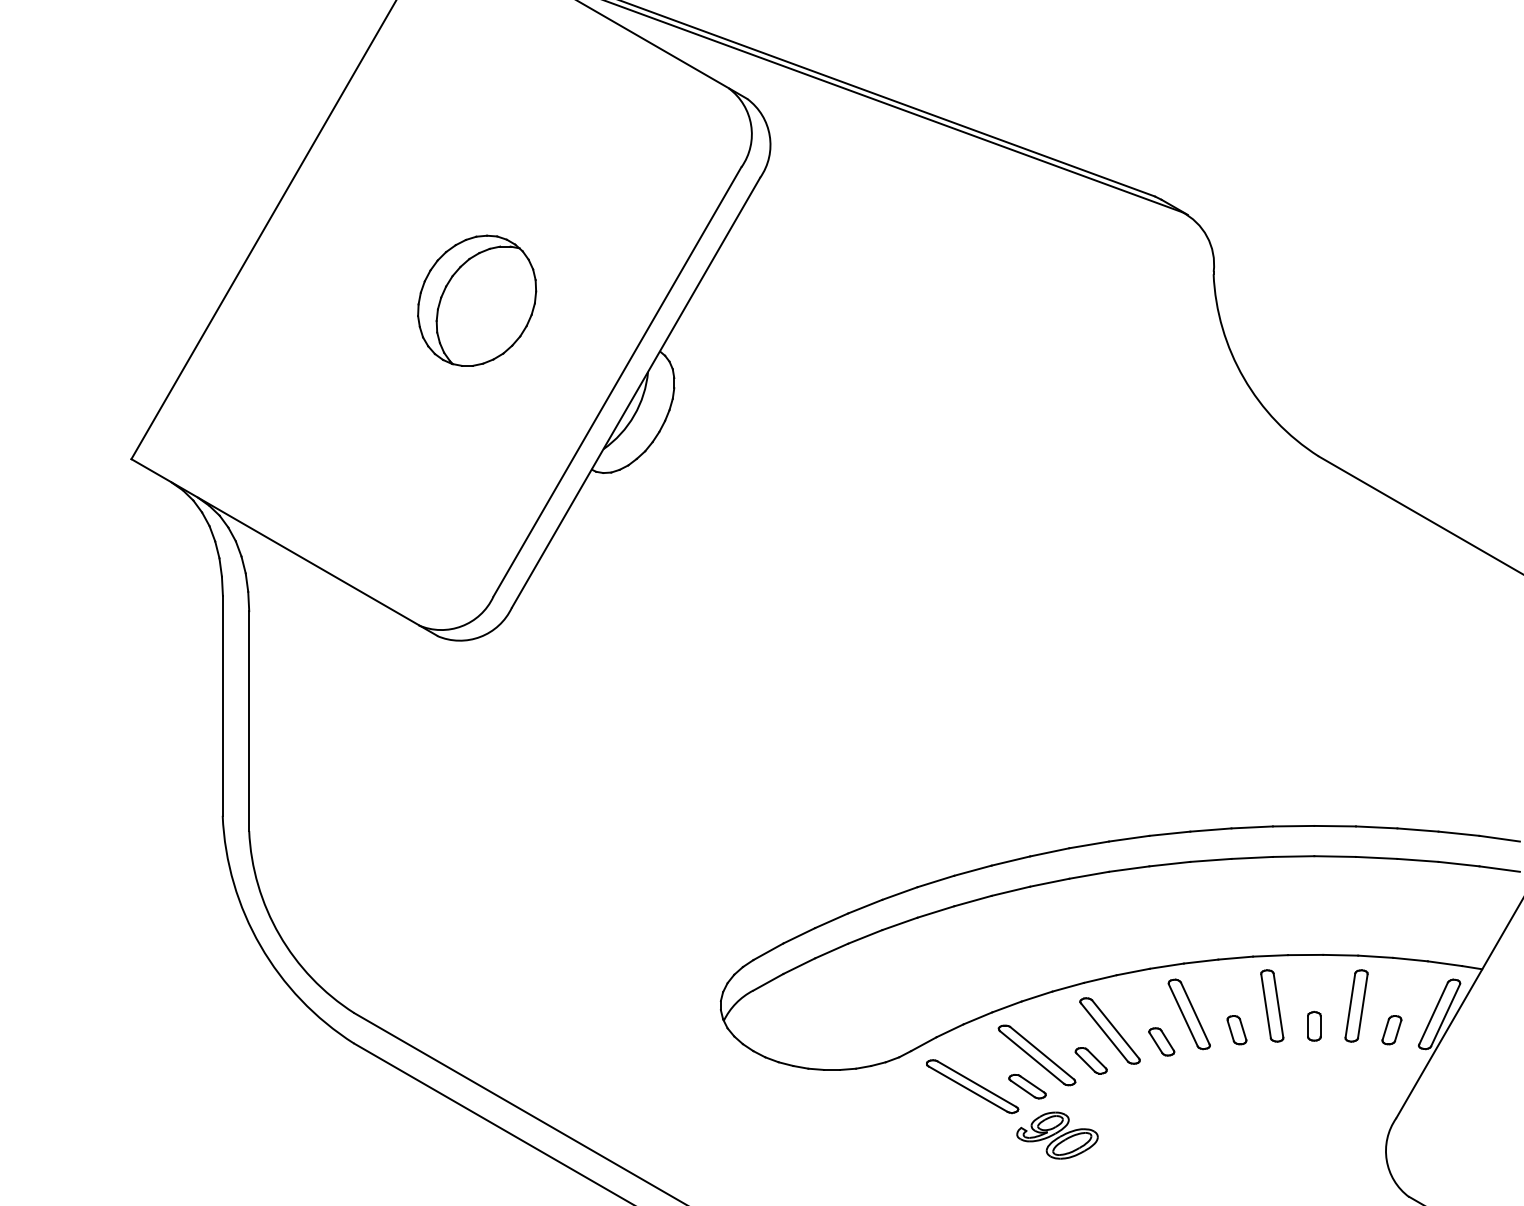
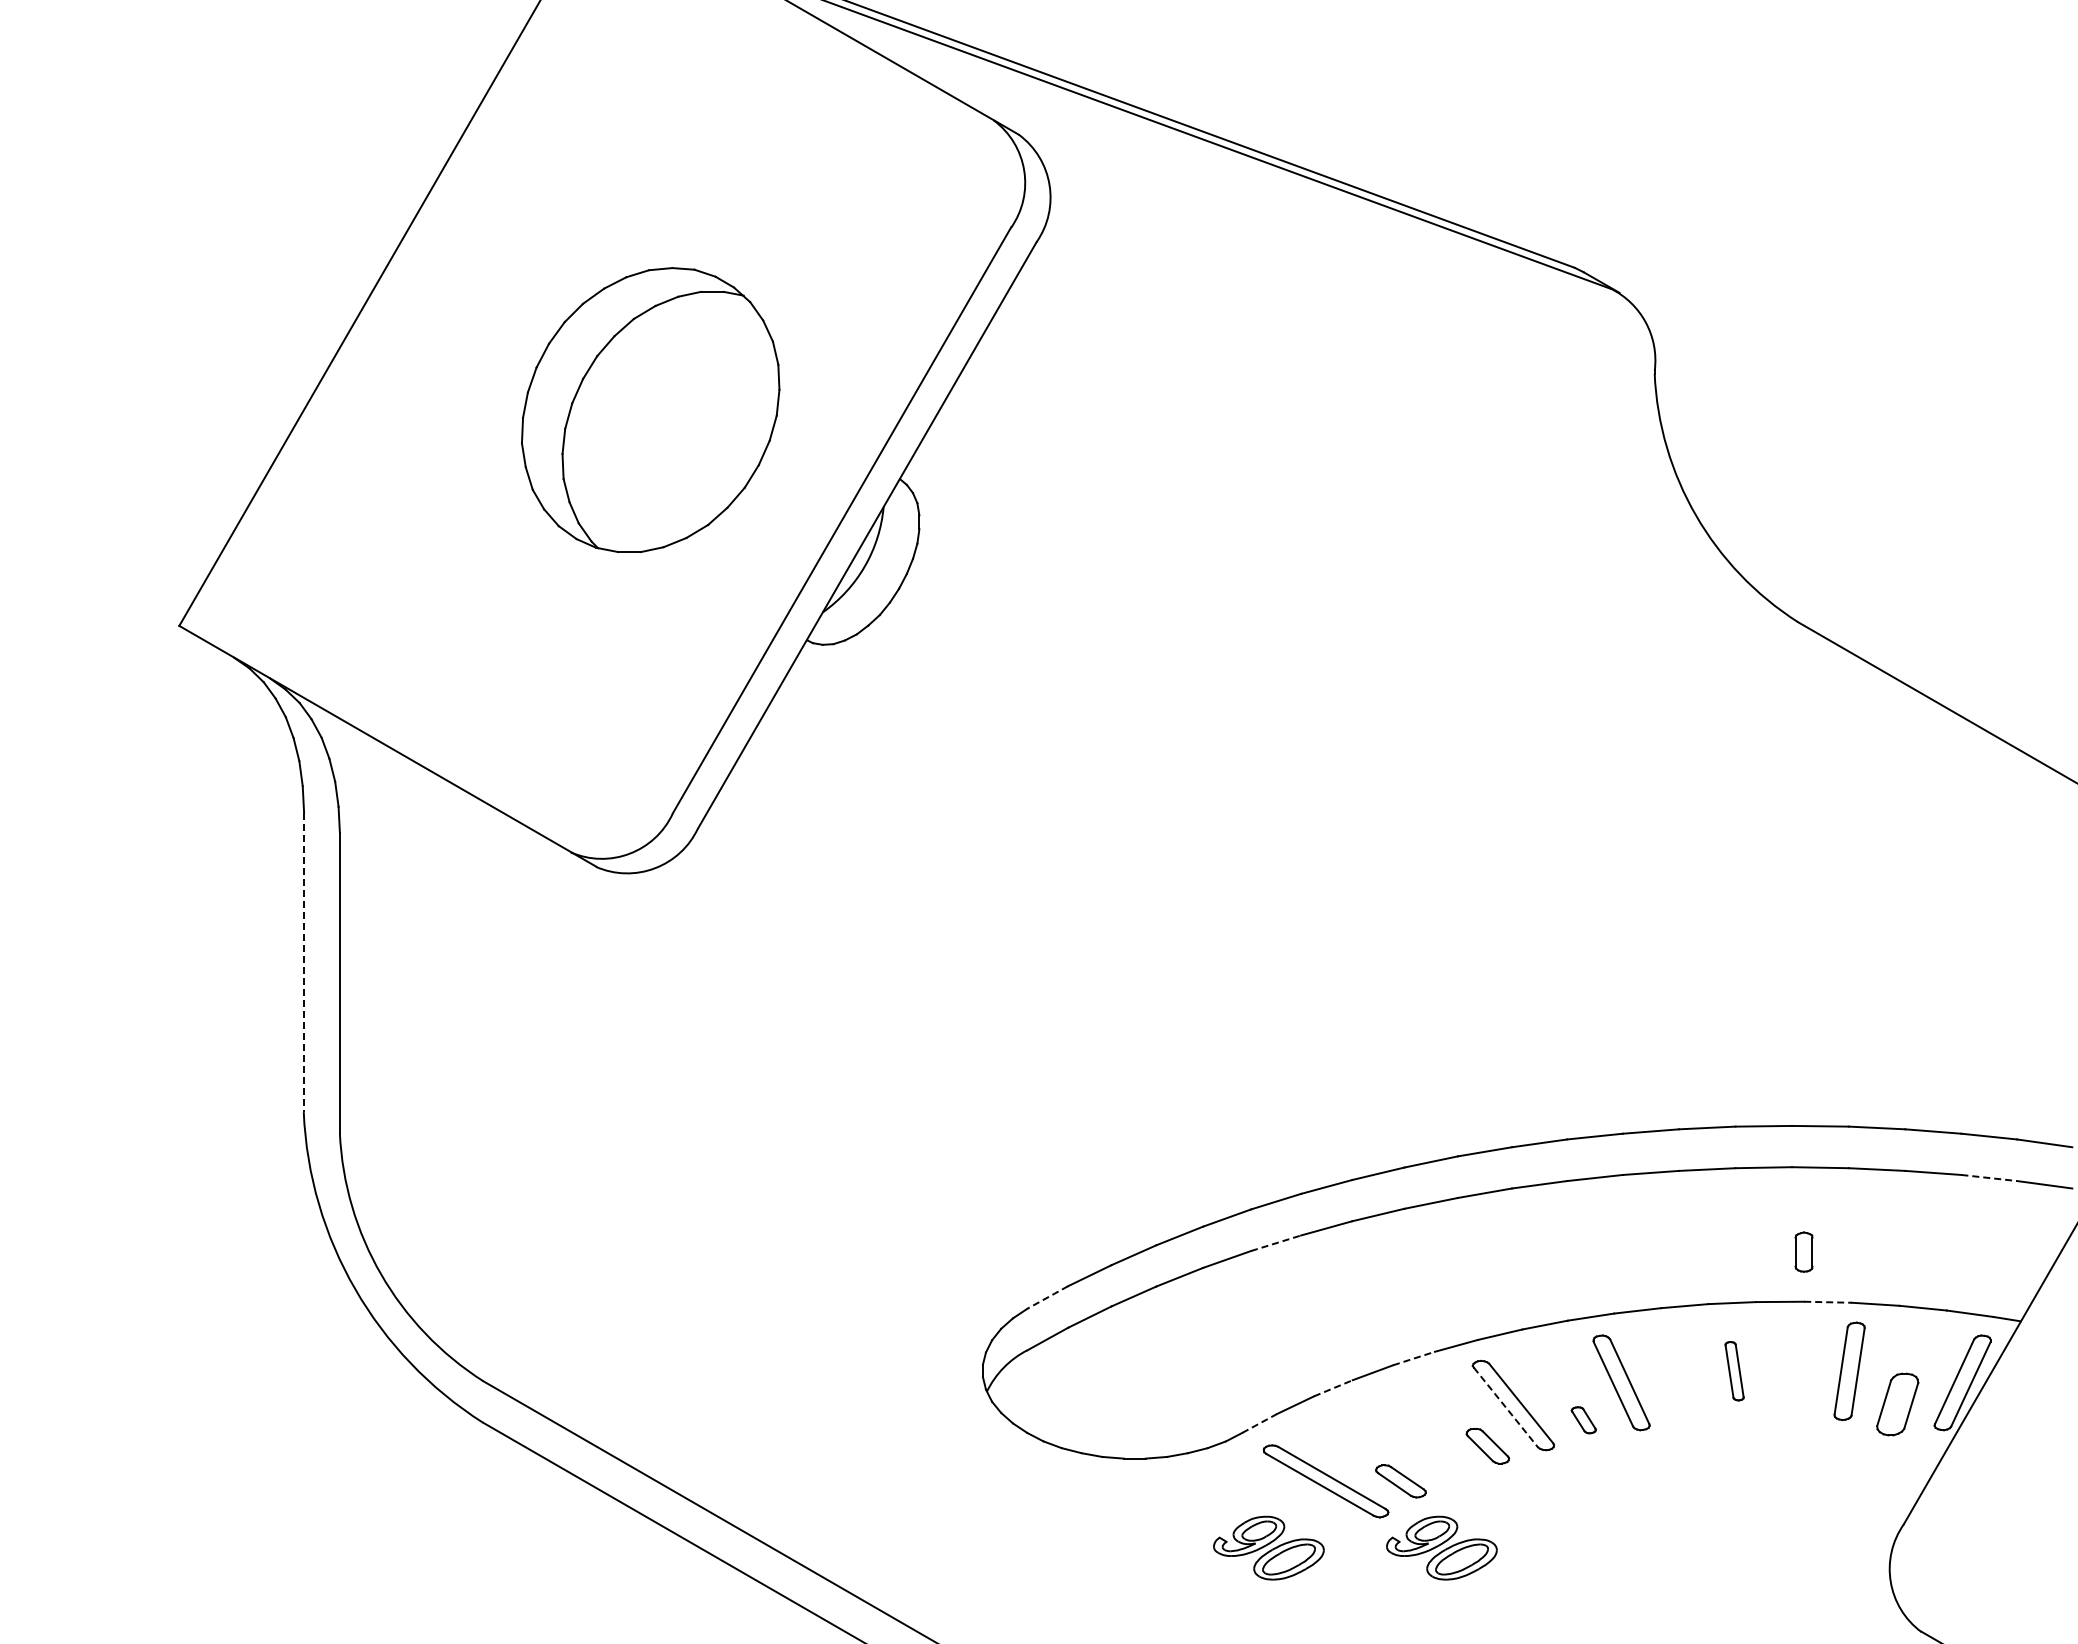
part: (477, 300) -> (650, 409), size x1.6
line: (223, 706) -> (304, 962), solid -> dashed
line: (1459, 864) -> (1989, 1178), solid -> dashed
line: (936, 912) -> (1276, 1243), solid -> dashed
line: (768, 951) -> (1047, 1297), solid -> dashed
line: (1341, 955) -> (1828, 1302), solid -> dashed
line: (1037, 996) -> (1414, 1358), solid -> dashed
part: (1272, 1005) -> (1734, 1370), size x0.6
line: (978, 1018) -> (1333, 1388), solid -> dashed
part: (1313, 1025) -> (1803, 1251), moved
part: (1236, 1030) -> (1686, 1404), removed
part: (1391, 1030) -> (1897, 1404), size x1.6
line: (1104, 1032) -> (1506, 1407), solid -> dashed
part: (1161, 1041) -> (1583, 1419), size x0.7
line: (923, 1044) -> (1259, 1423), solid -> dashed
part: (1036, 1055) -> (1413, 1438), removed
part: (930, 1135) -> (1268, 1547), added

